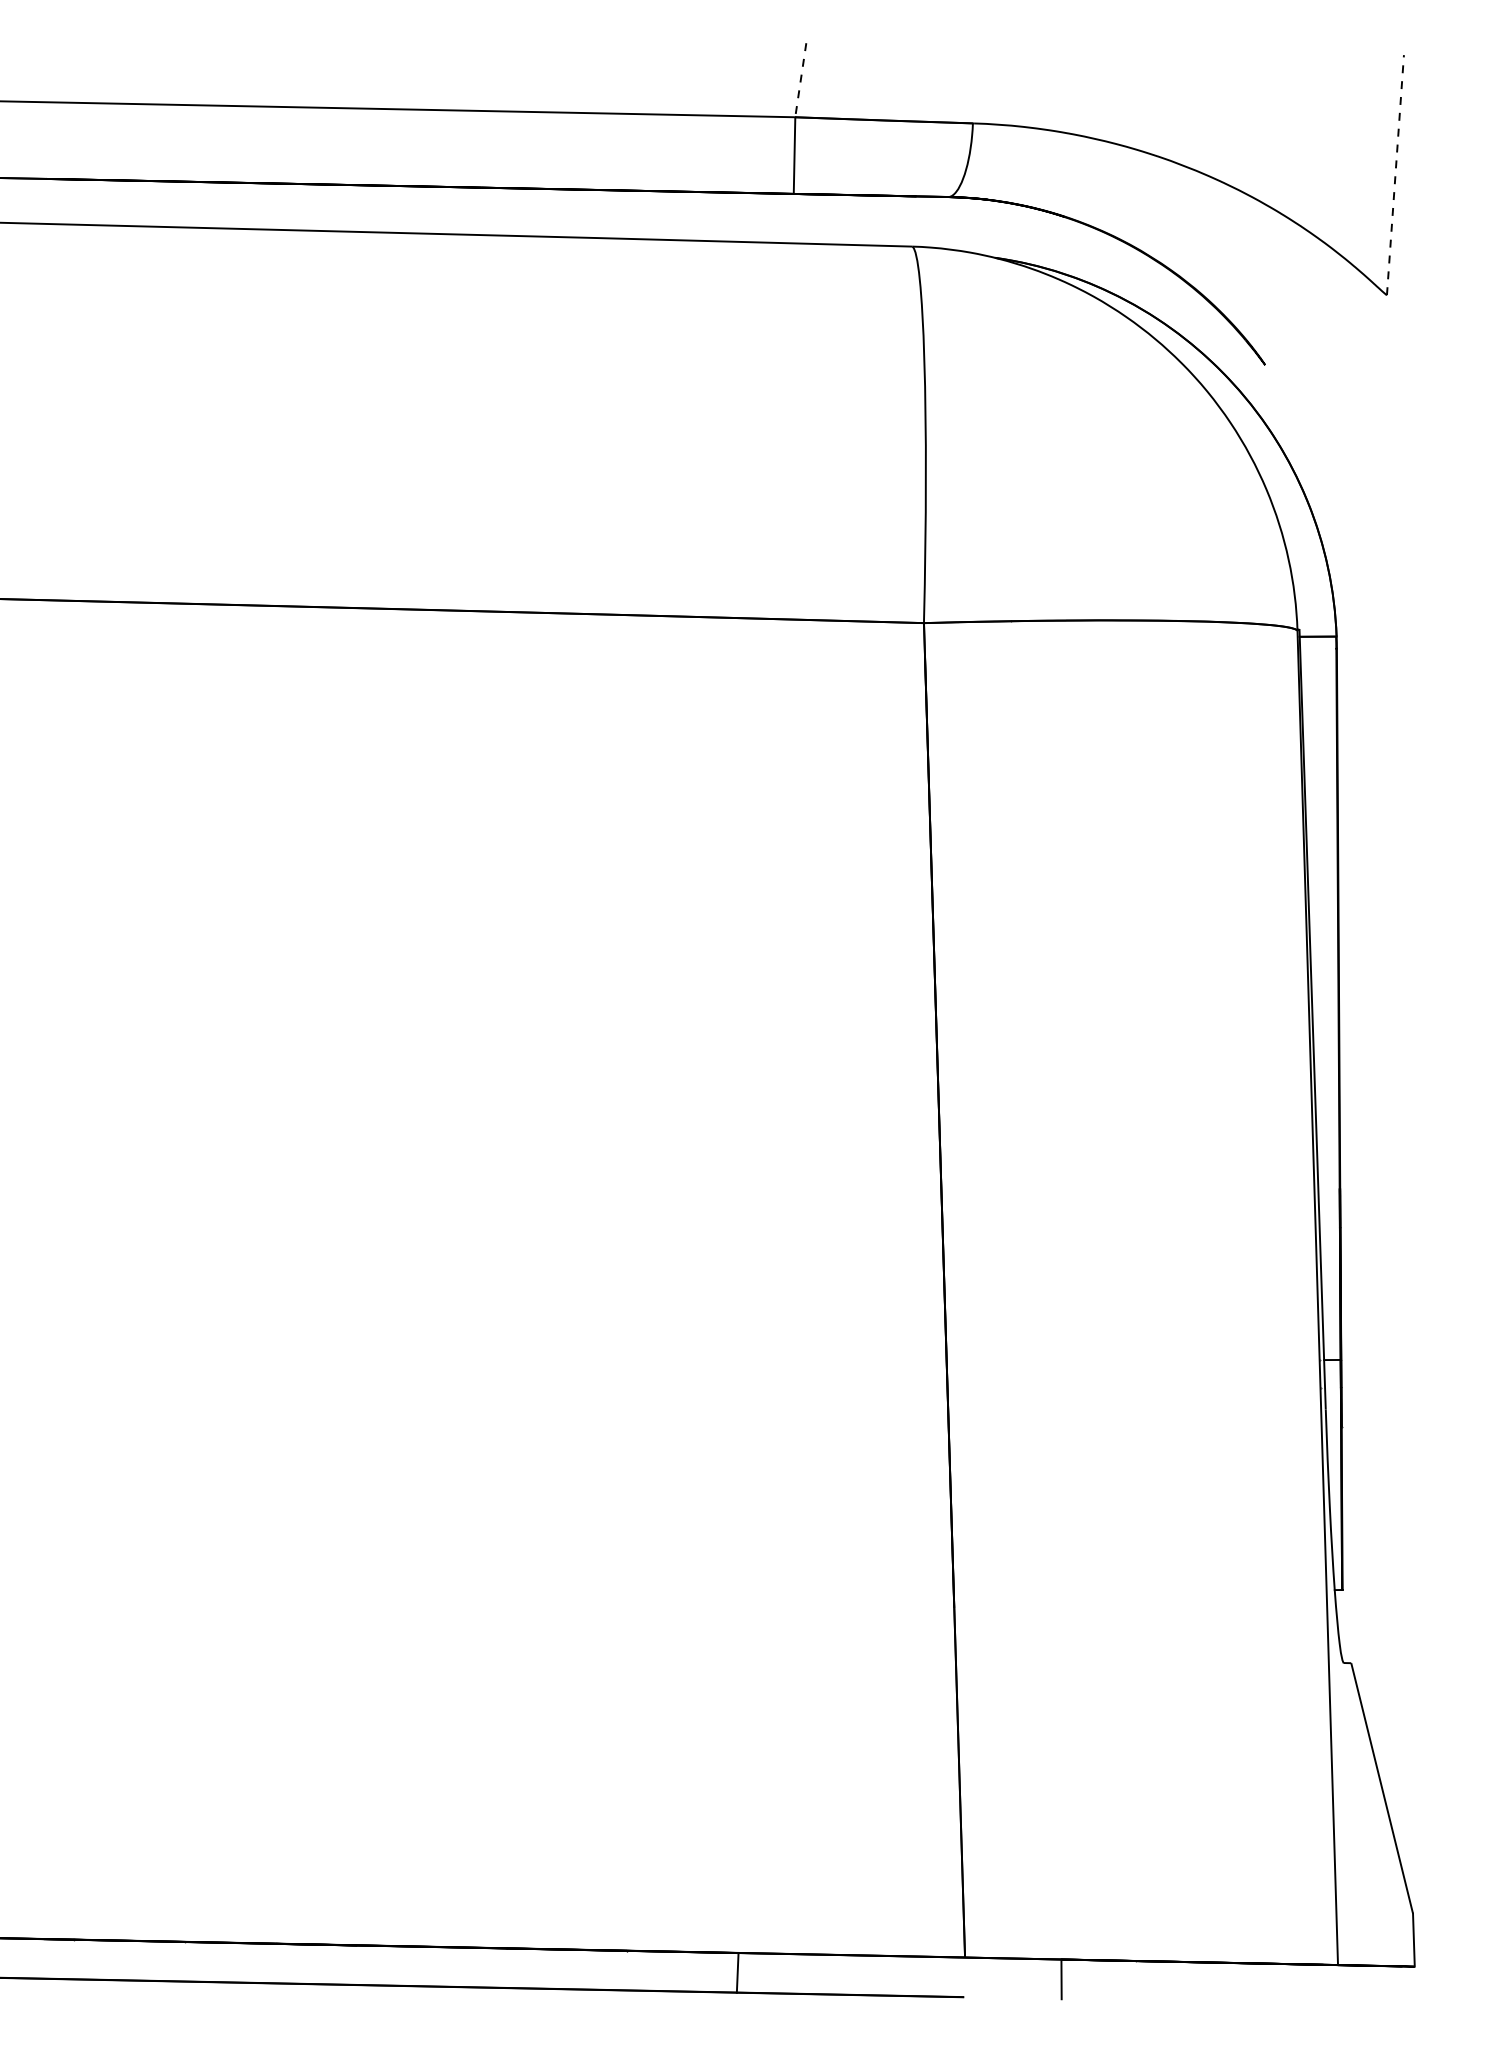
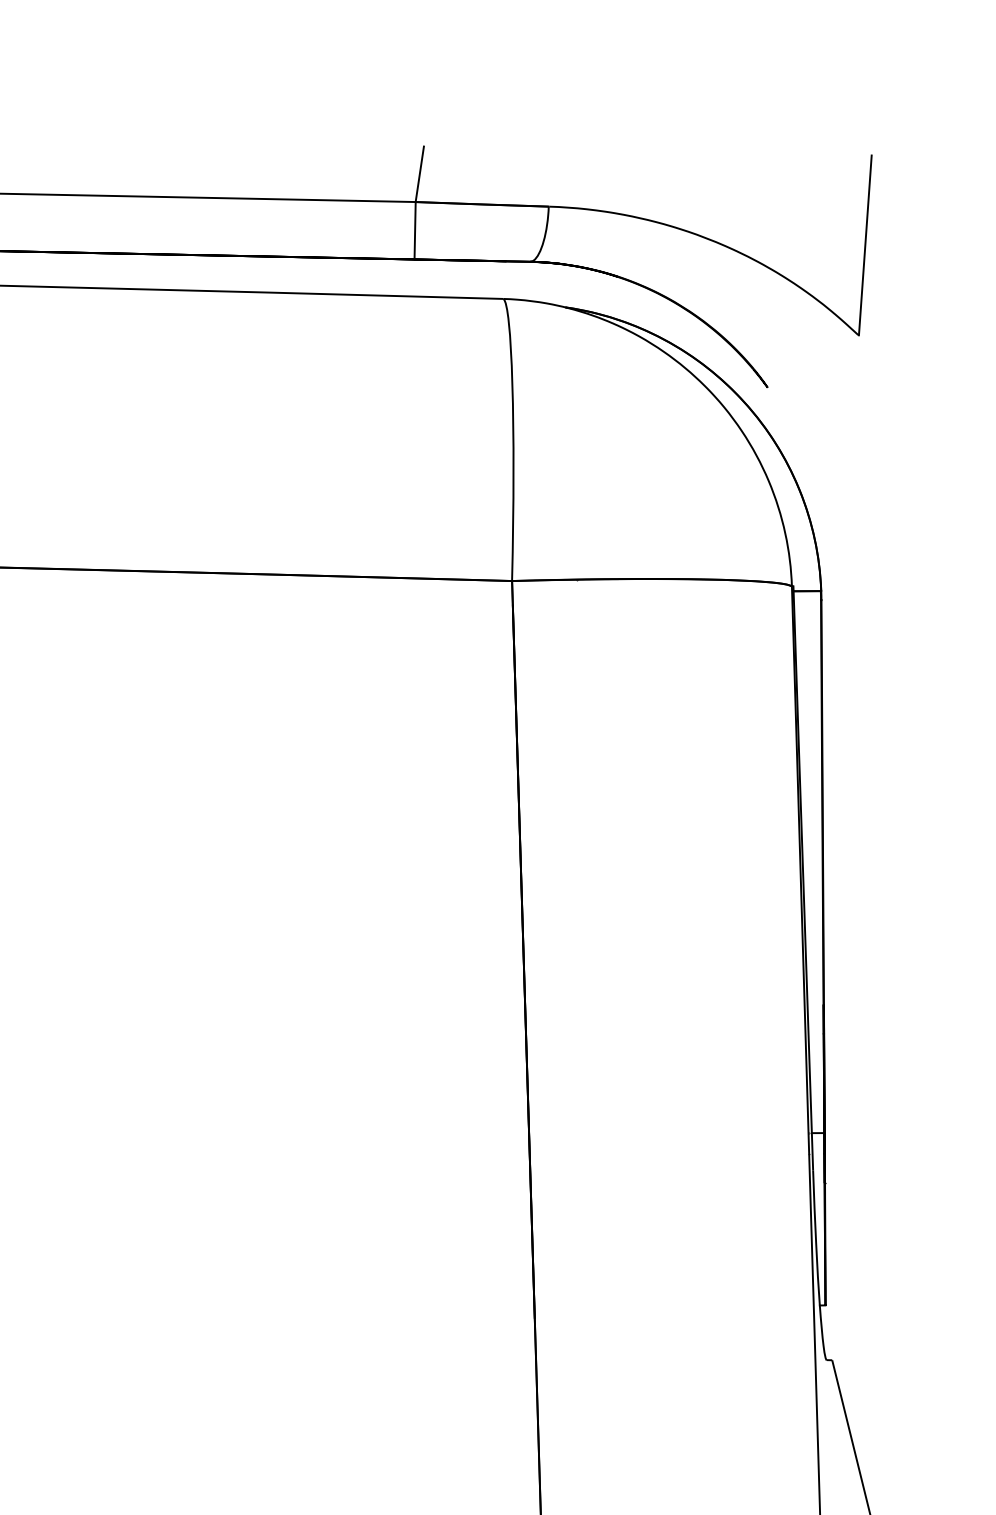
line: (800, 80) -> (419, 174), dashed -> solid
line: (1395, 174) -> (865, 244), dashed -> solid

